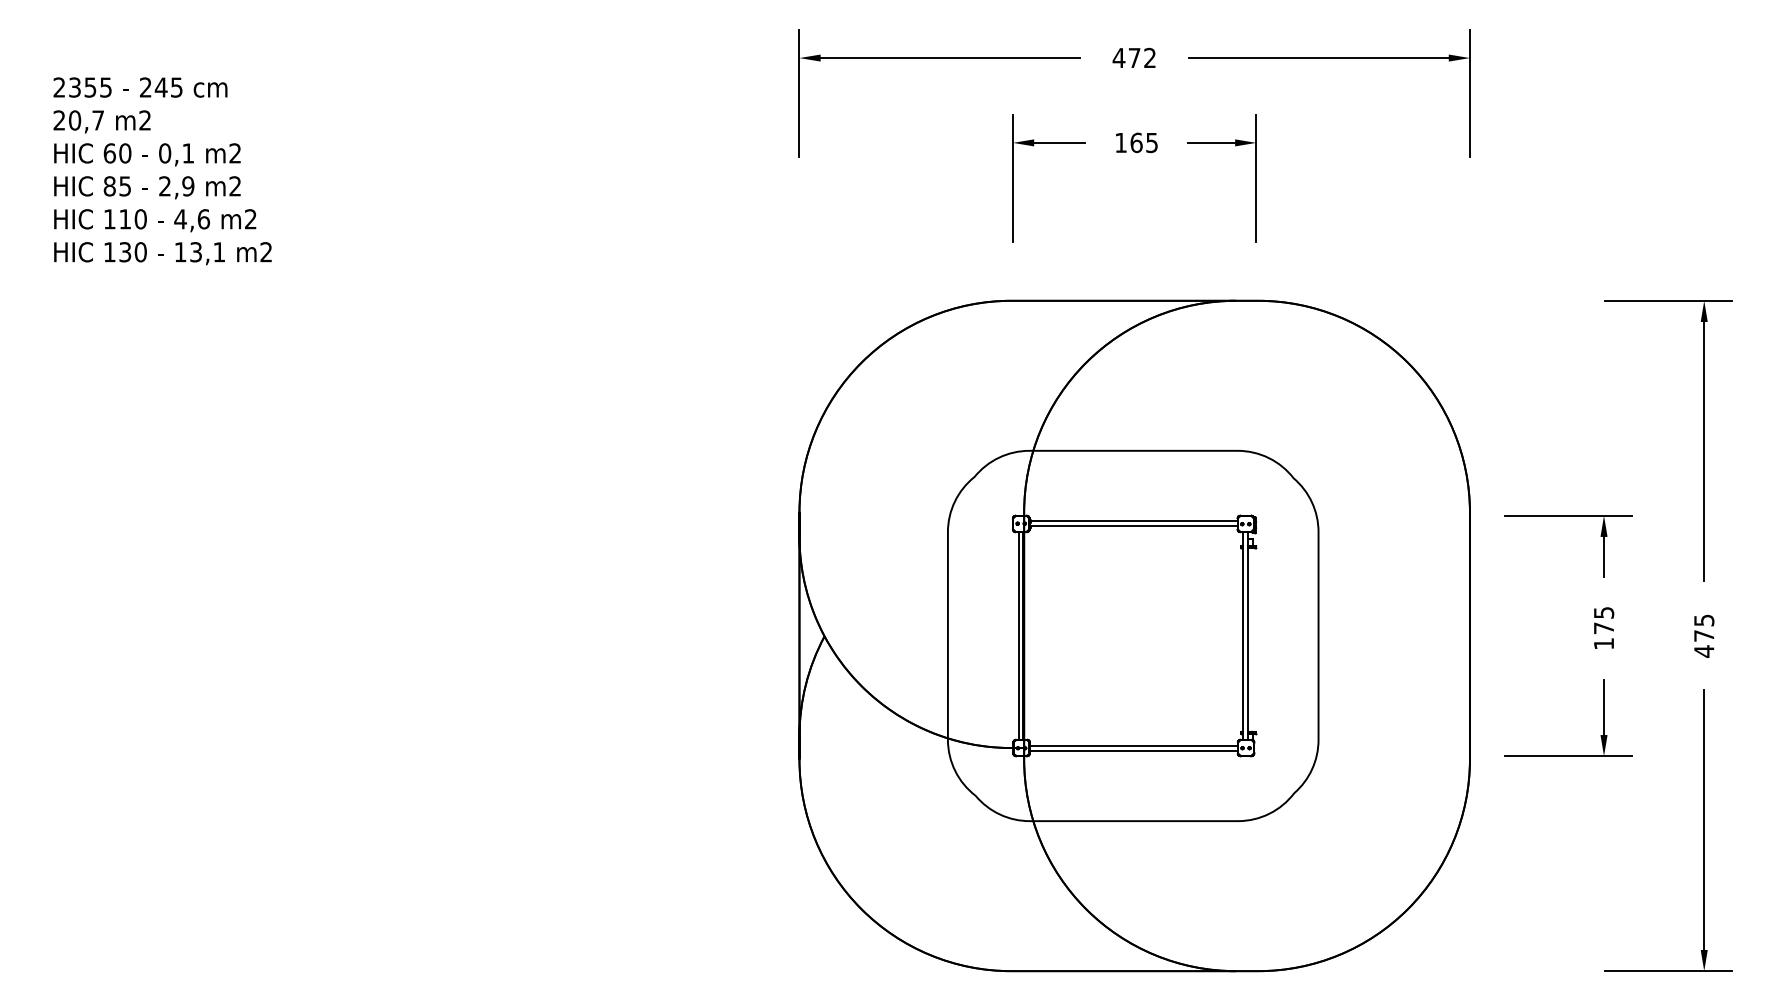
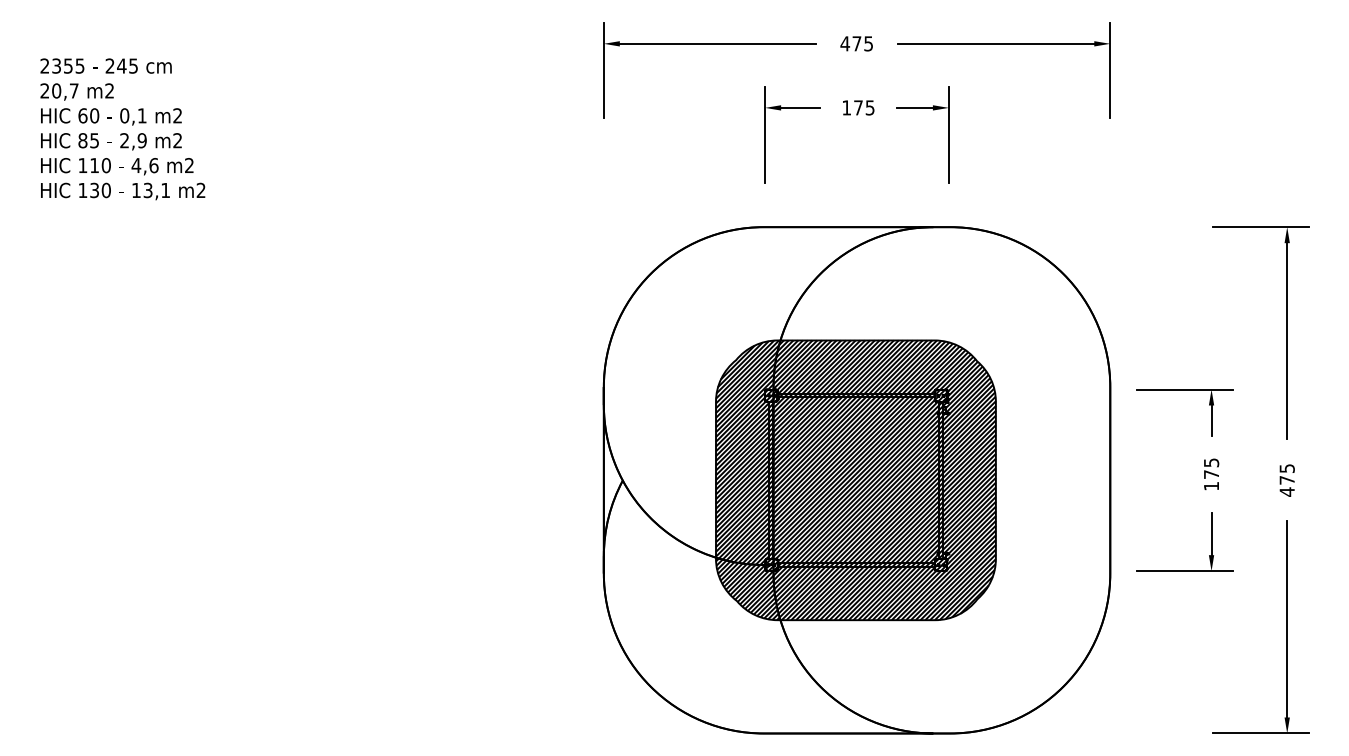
text: (1149, 57) -> (868, 43), 472 -> 475
text: (1136, 142) -> (858, 107), 165 -> 175
hatch: (1132, 635) -> (855, 479), added

